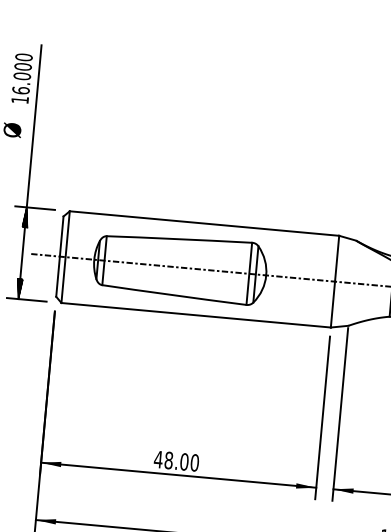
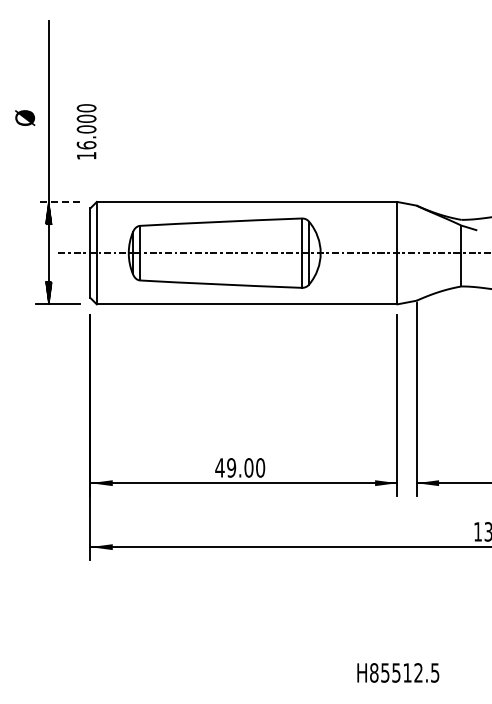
text: (22, 78) -> (86, 131), moved
line: (34, 208) -> (57, 202), solid -> dashed
text: (168, 460) -> (231, 467), 48.00 -> 49.00

